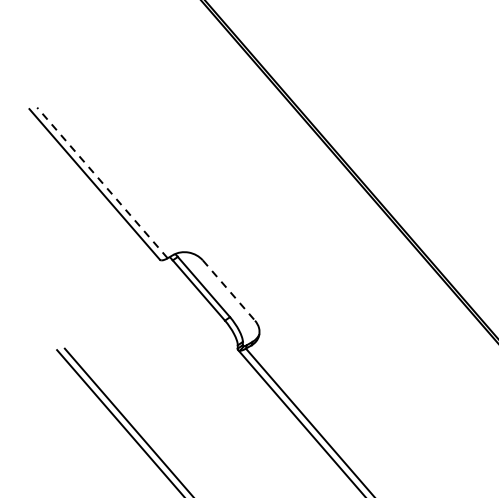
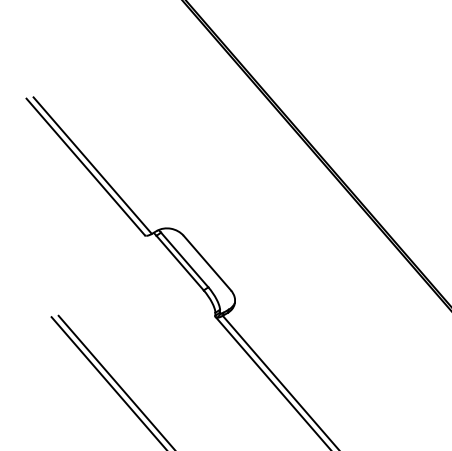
line: (102, 182) -> (92, 165), dashed -> solid
line: (229, 290) -> (207, 263), dashed -> solid

